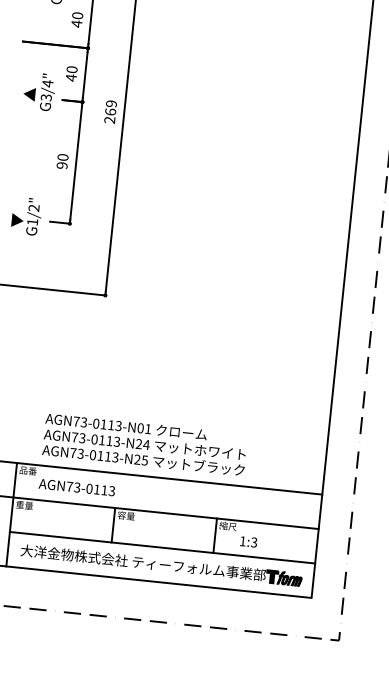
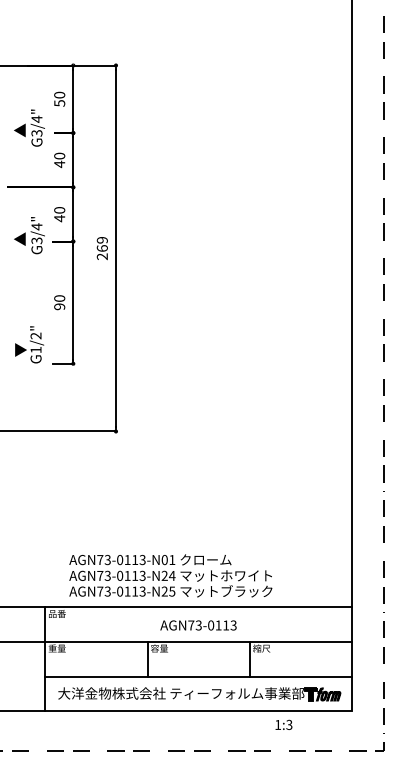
text: (26, 215) -> (29, 344), moved
text: (76, 487) -> (198, 625), moved
text: (248, 541) -> (283, 724), moved

